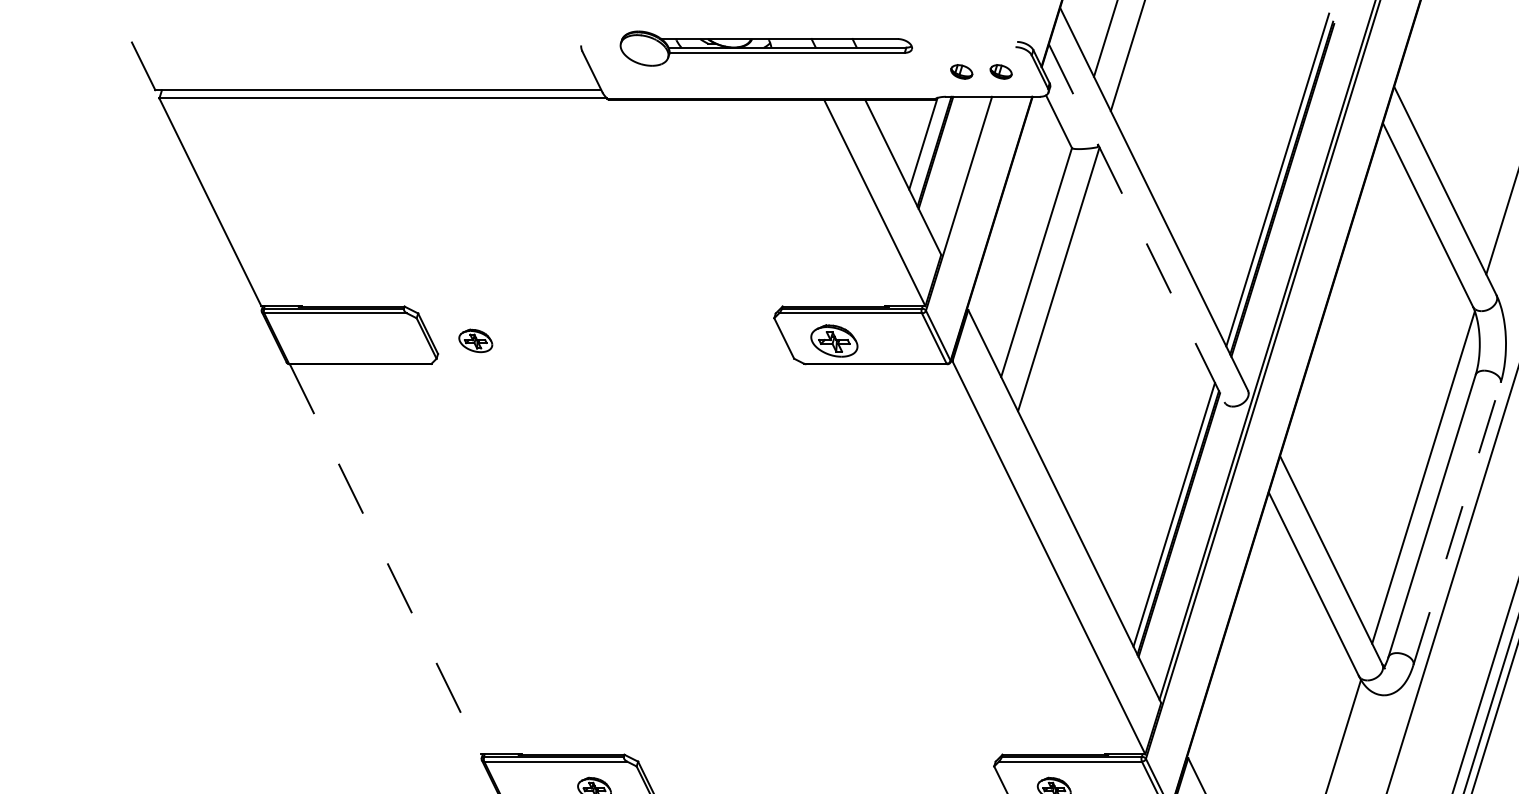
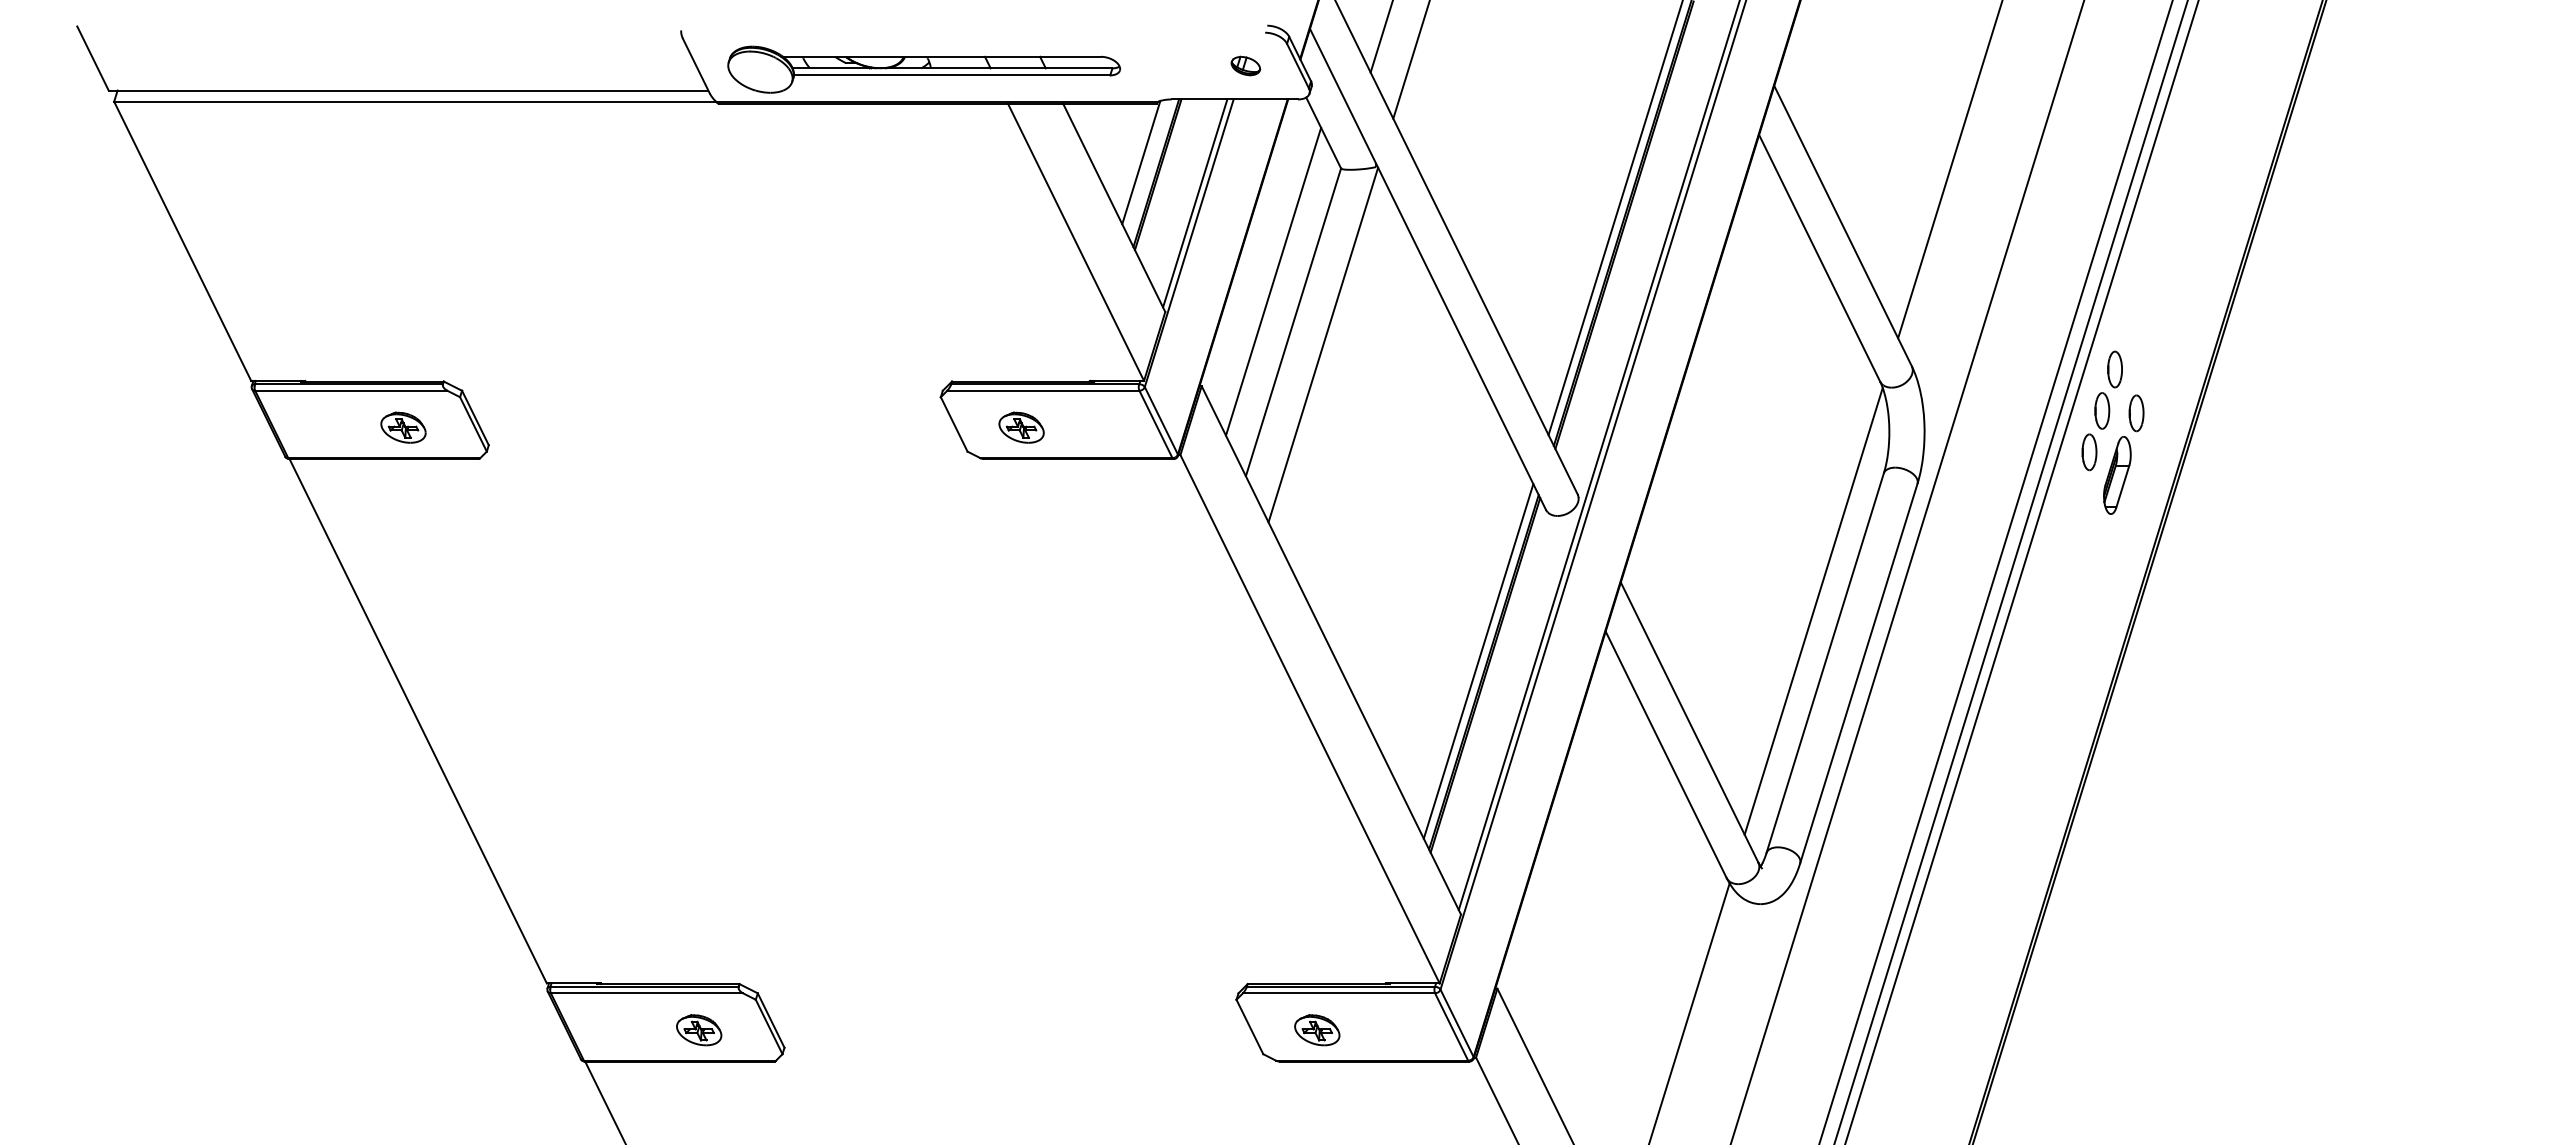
part: (766, 48) -> (924, 69), moved
part: (961, 71) -> (1192, 65), removed
line: (963, 174) -> (1195, 203), added
line: (1137, 223) -> (1428, 269), dashed -> solid
line: (1021, 232) -> (1273, 281), added
part: (475, 340) -> (403, 427), moved
part: (834, 340) -> (1021, 427), size x0.71
line: (1456, 523) -> (1858, 673), dashed -> solid
line: (385, 559) -> (418, 721), dashed -> solid

